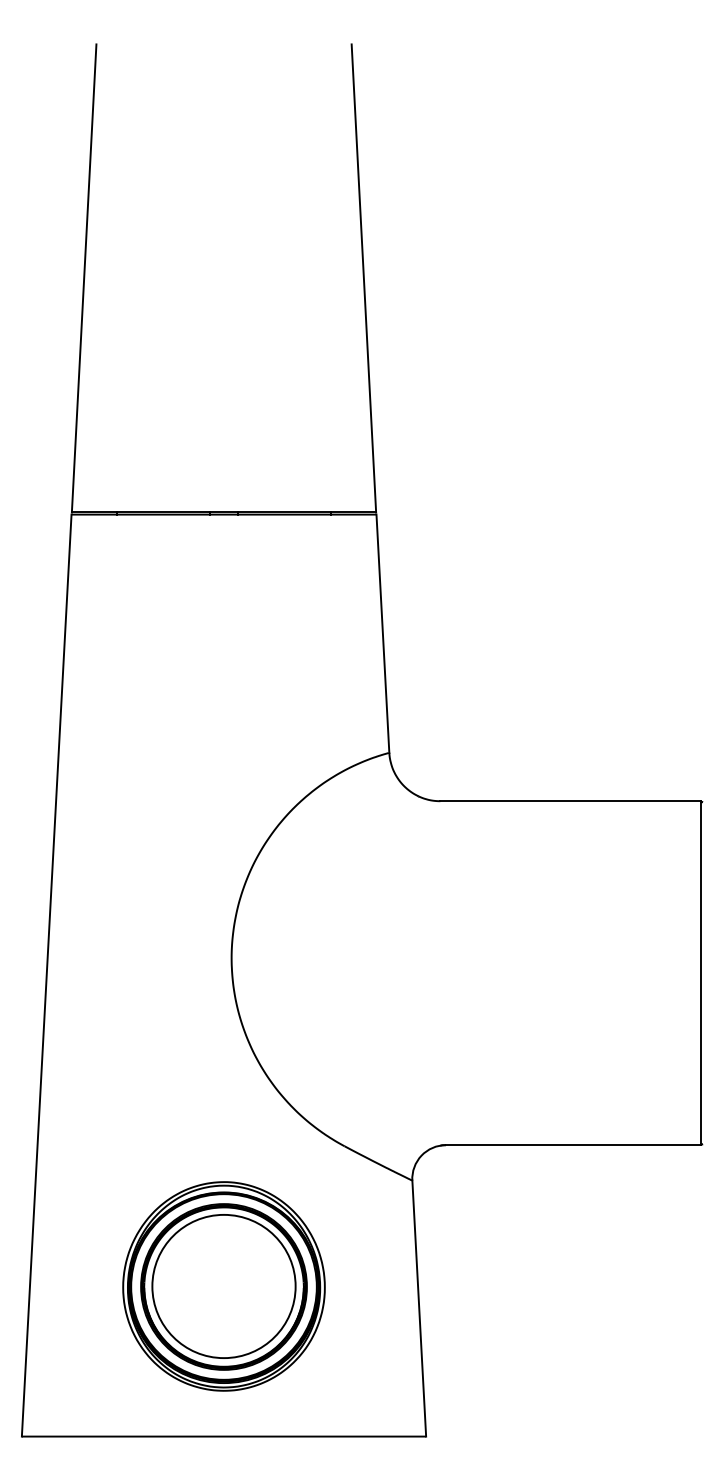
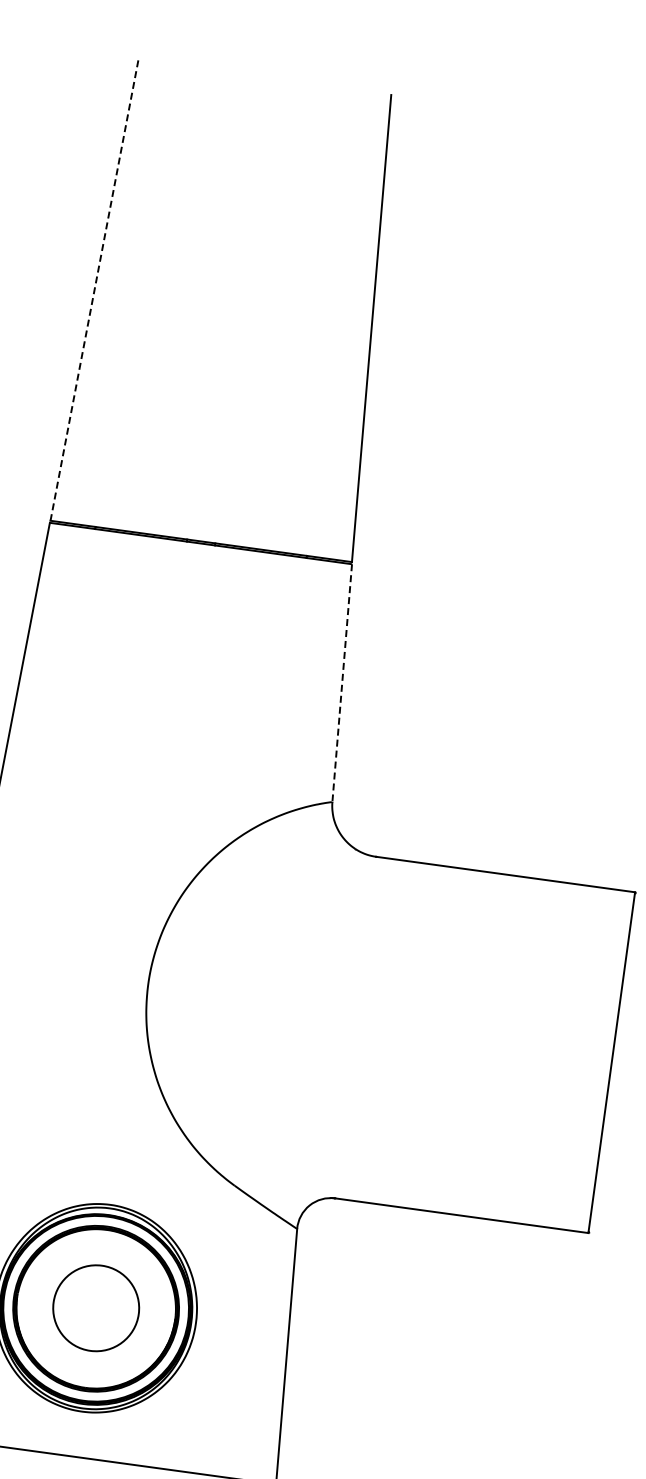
line: (84, 278) -> (94, 290), solid -> dashed
line: (382, 634) -> (341, 683), solid -> dashed
circle: (223, 1286) -> (95, 1308), size x0.6

